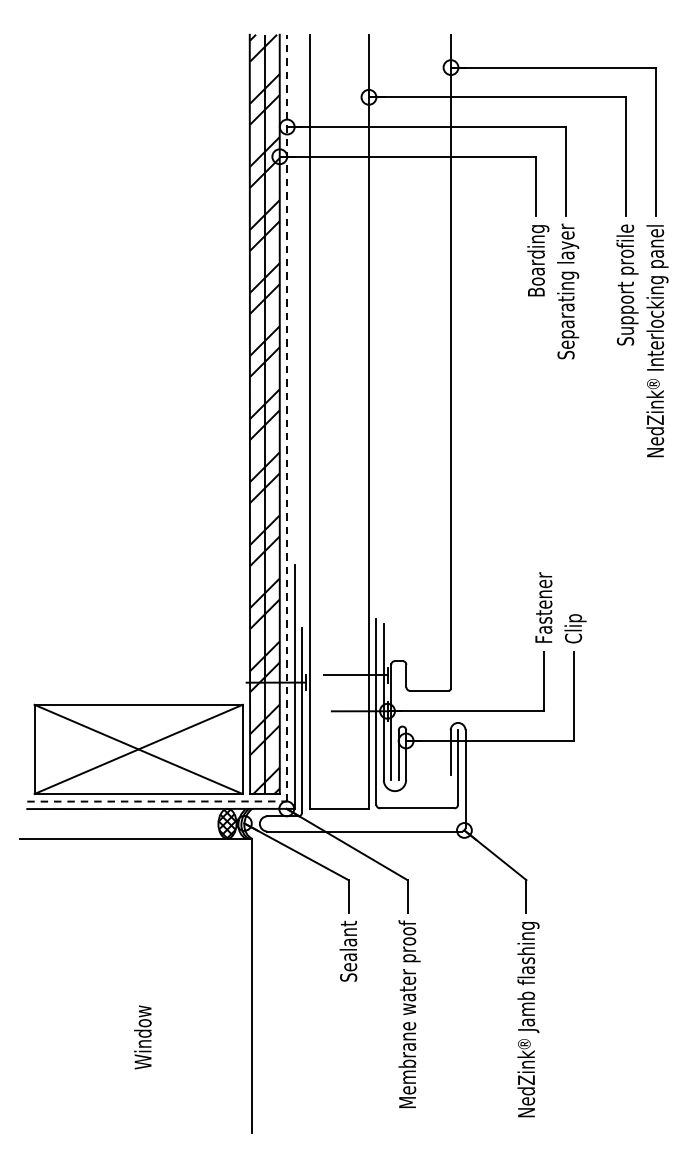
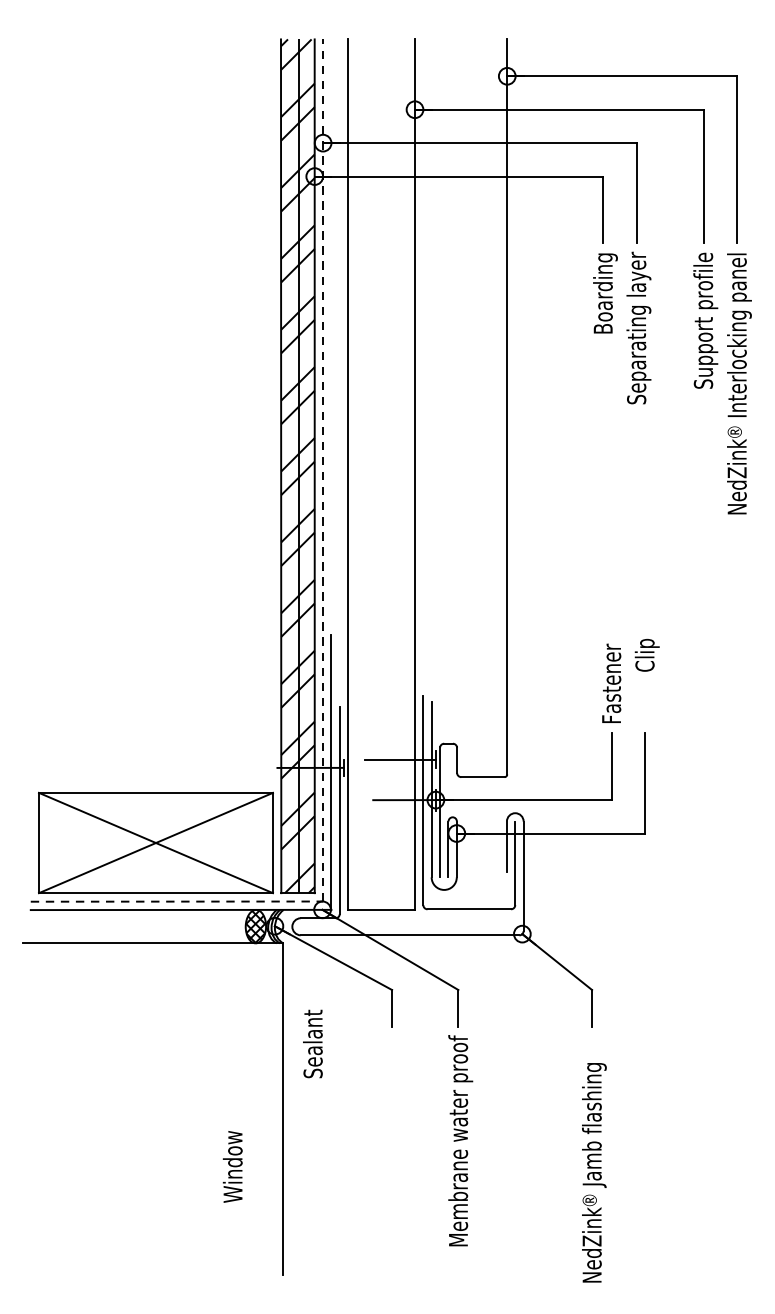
text: (574, 628) -> (646, 654), moved
text: (348, 950) -> (312, 1043), moved
text: (528, 1019) -> (594, 1172), moved
text: (142, 1037) -> (232, 1166), moved

